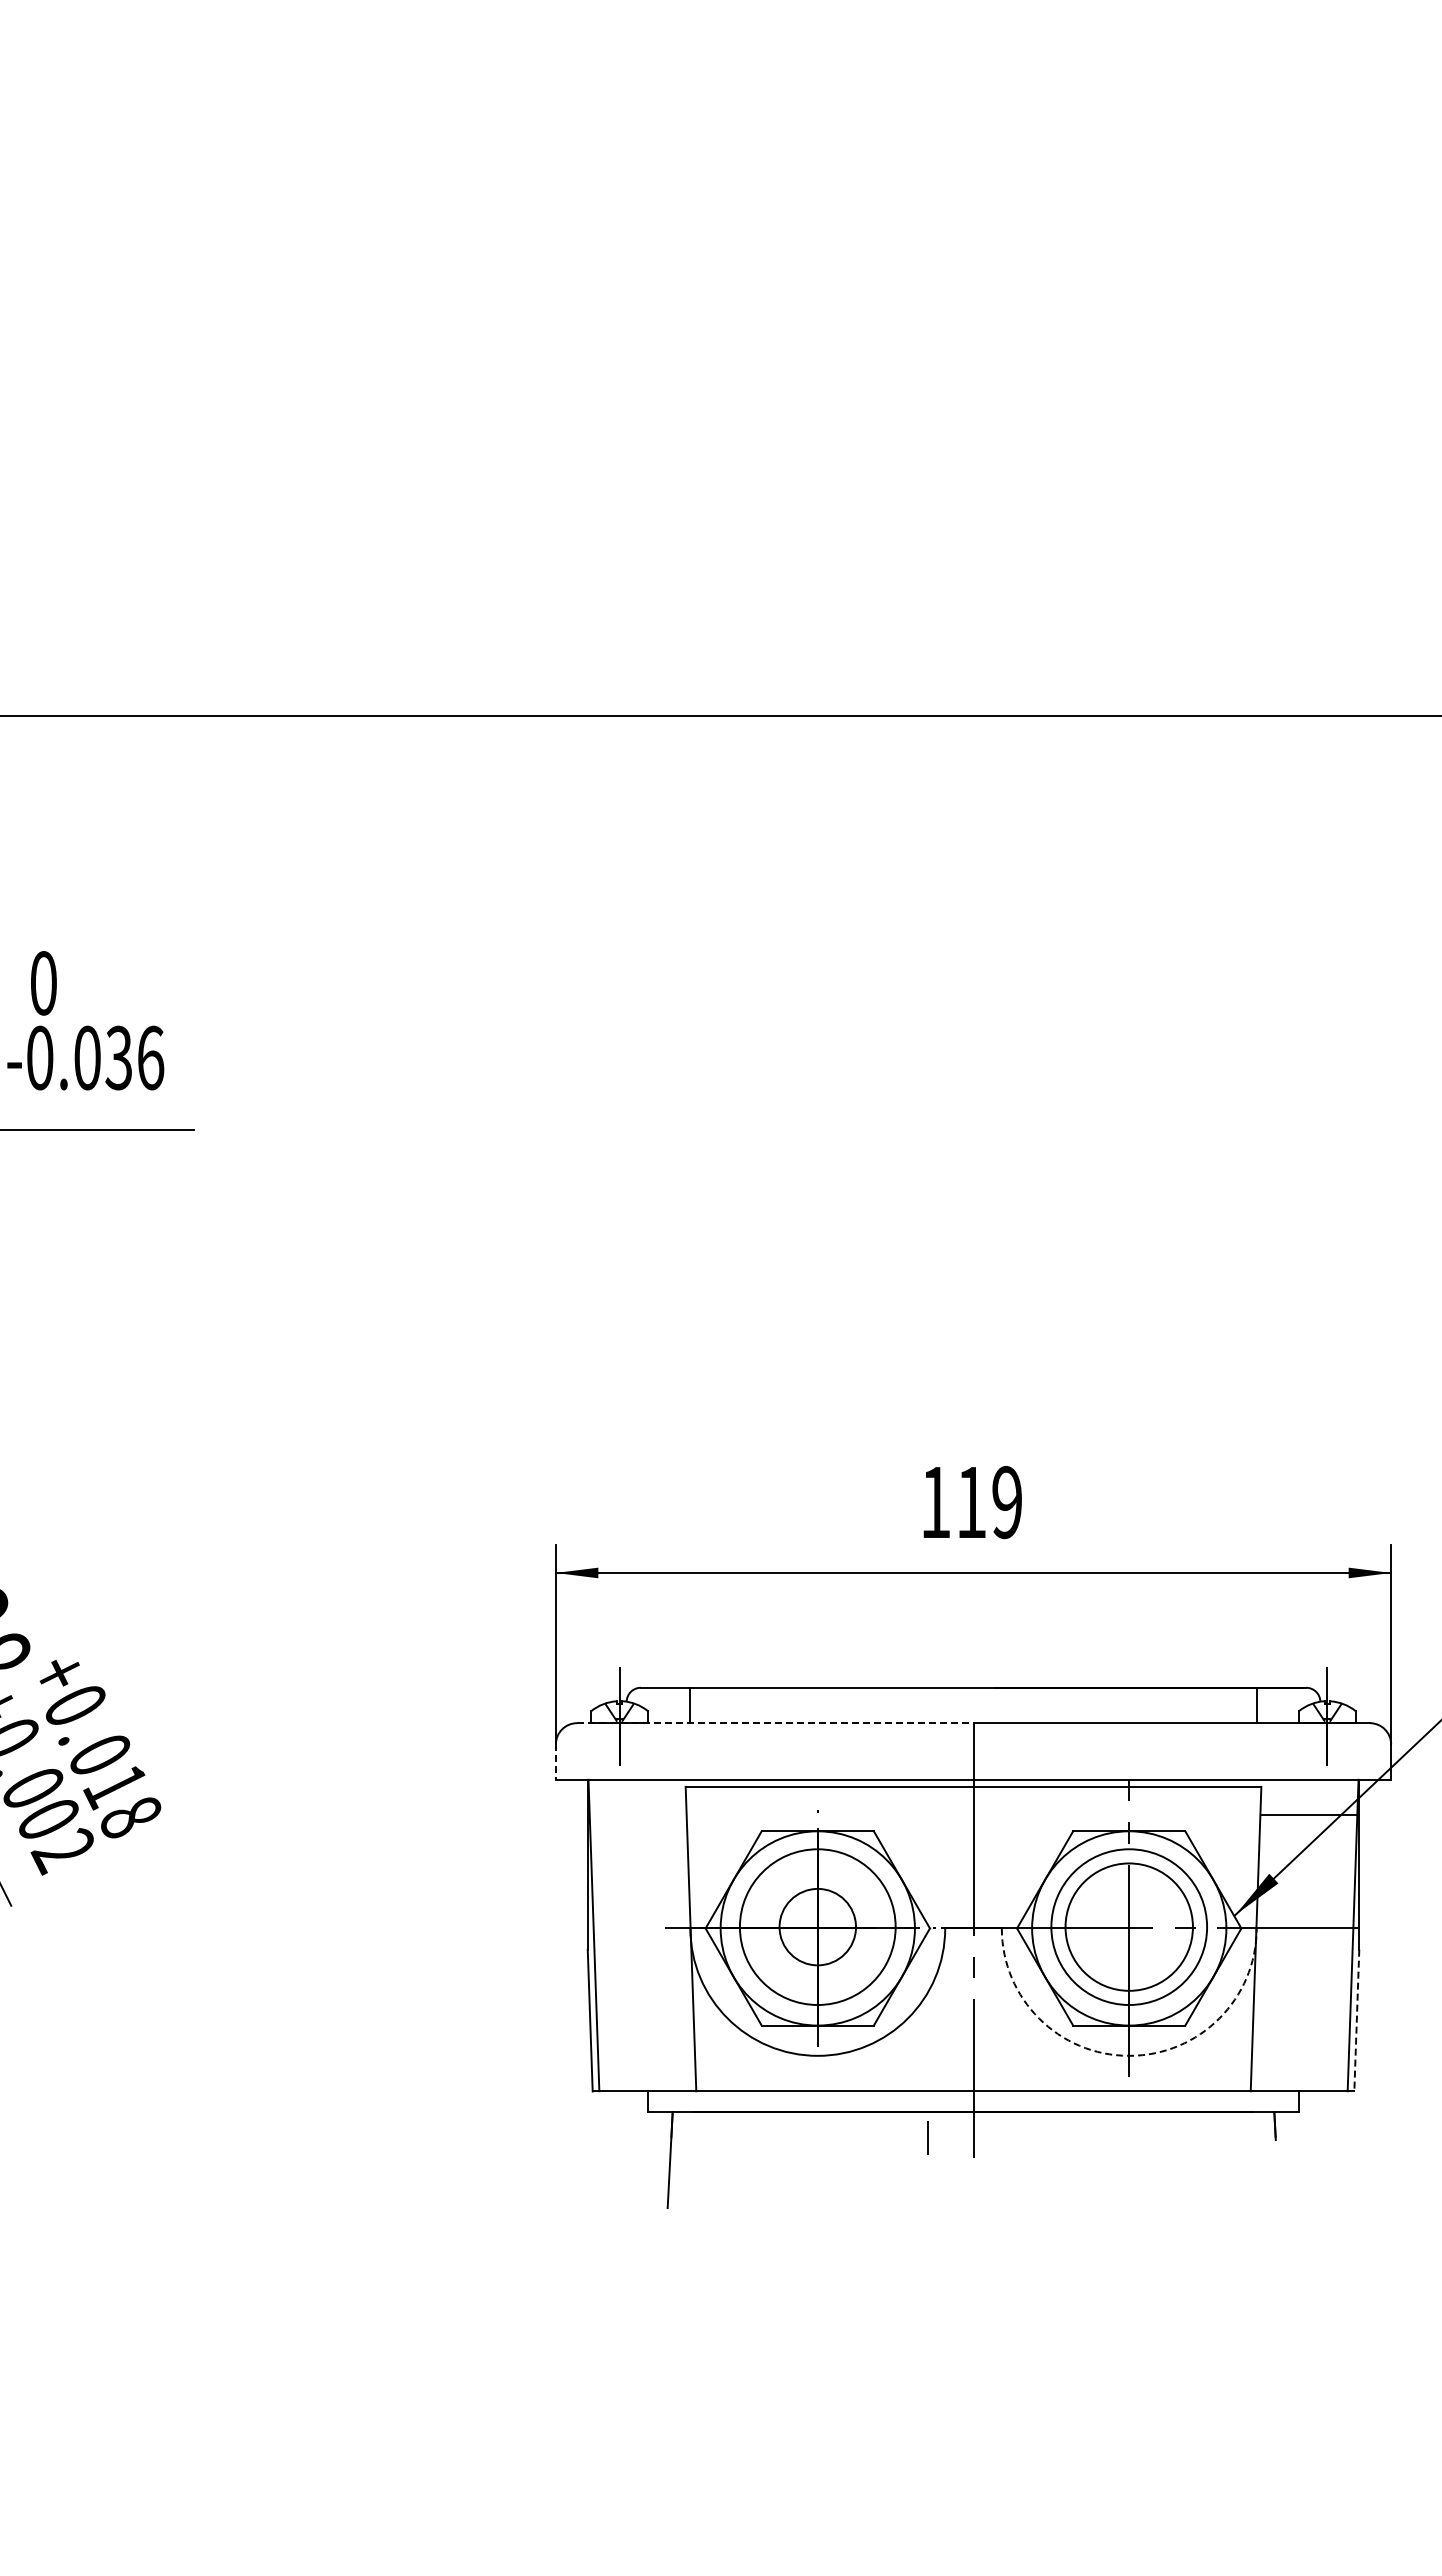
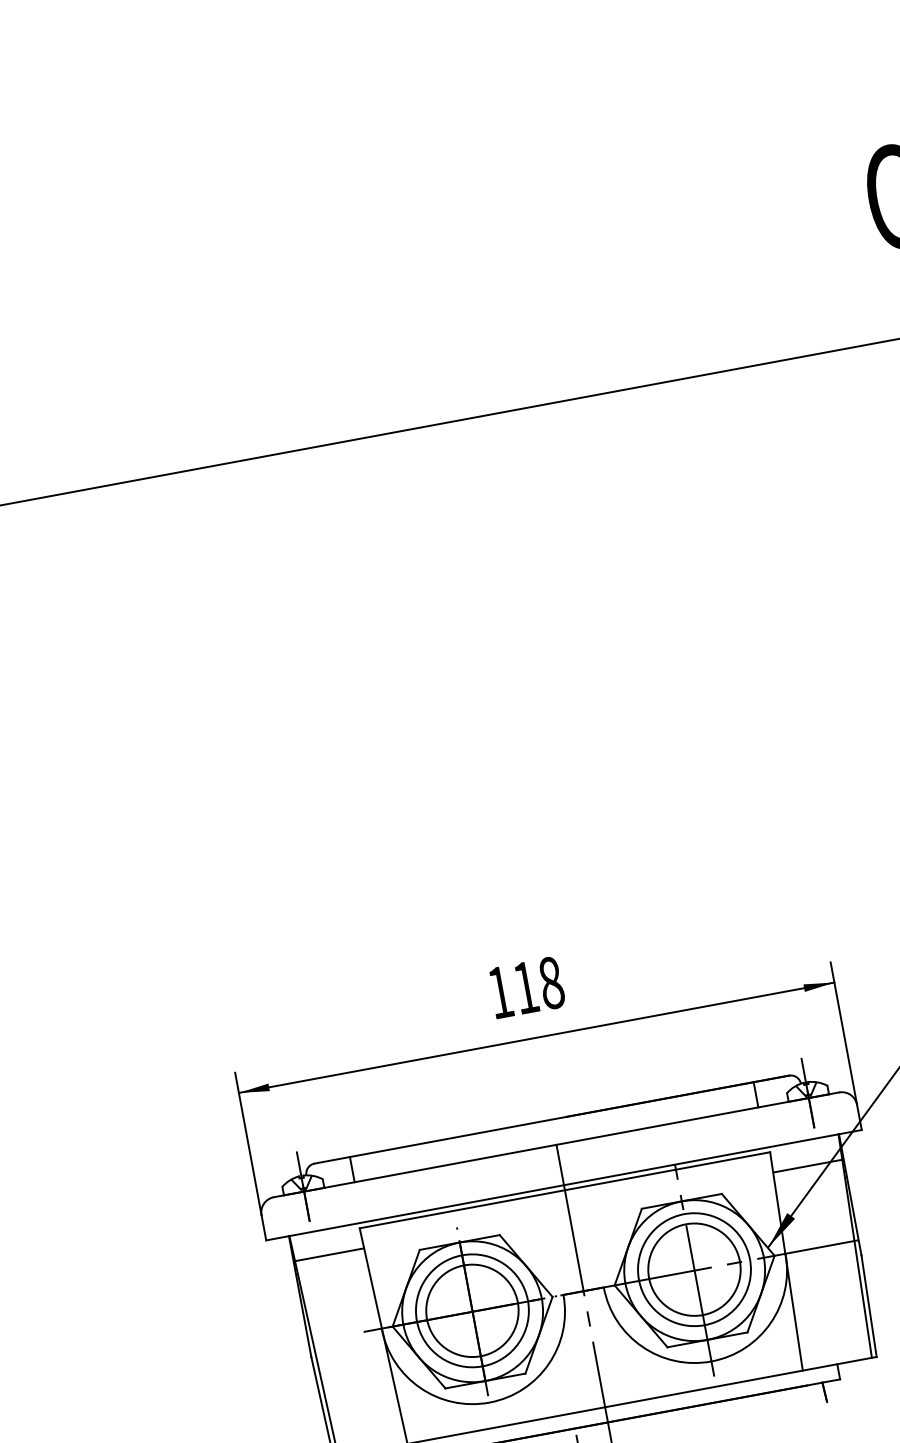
text: (1007, 1502) -> (551, 983), 119 -> 118
line: (775, 1723) -> (415, 1171), dashed -> solid
line: (555, 1762) -> (263, 1228), dashed -> solid
line: (637, 1815) -> (329, 1255), added
circle: (817, 1926) -> (472, 1310), size x1.67
line: (1356, 2020) -> (868, 1306), dashed -> solid
arc: (1129, 2055) -> (711, 1361), dashed -> solid

